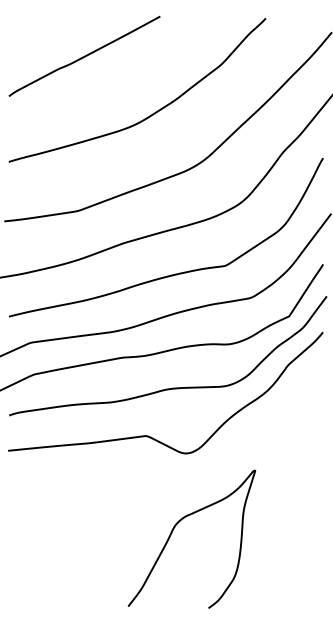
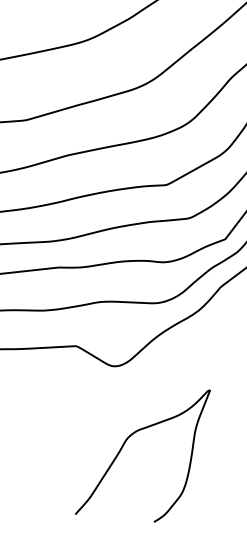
curve: (174, 529) -> (126, 442), moved

